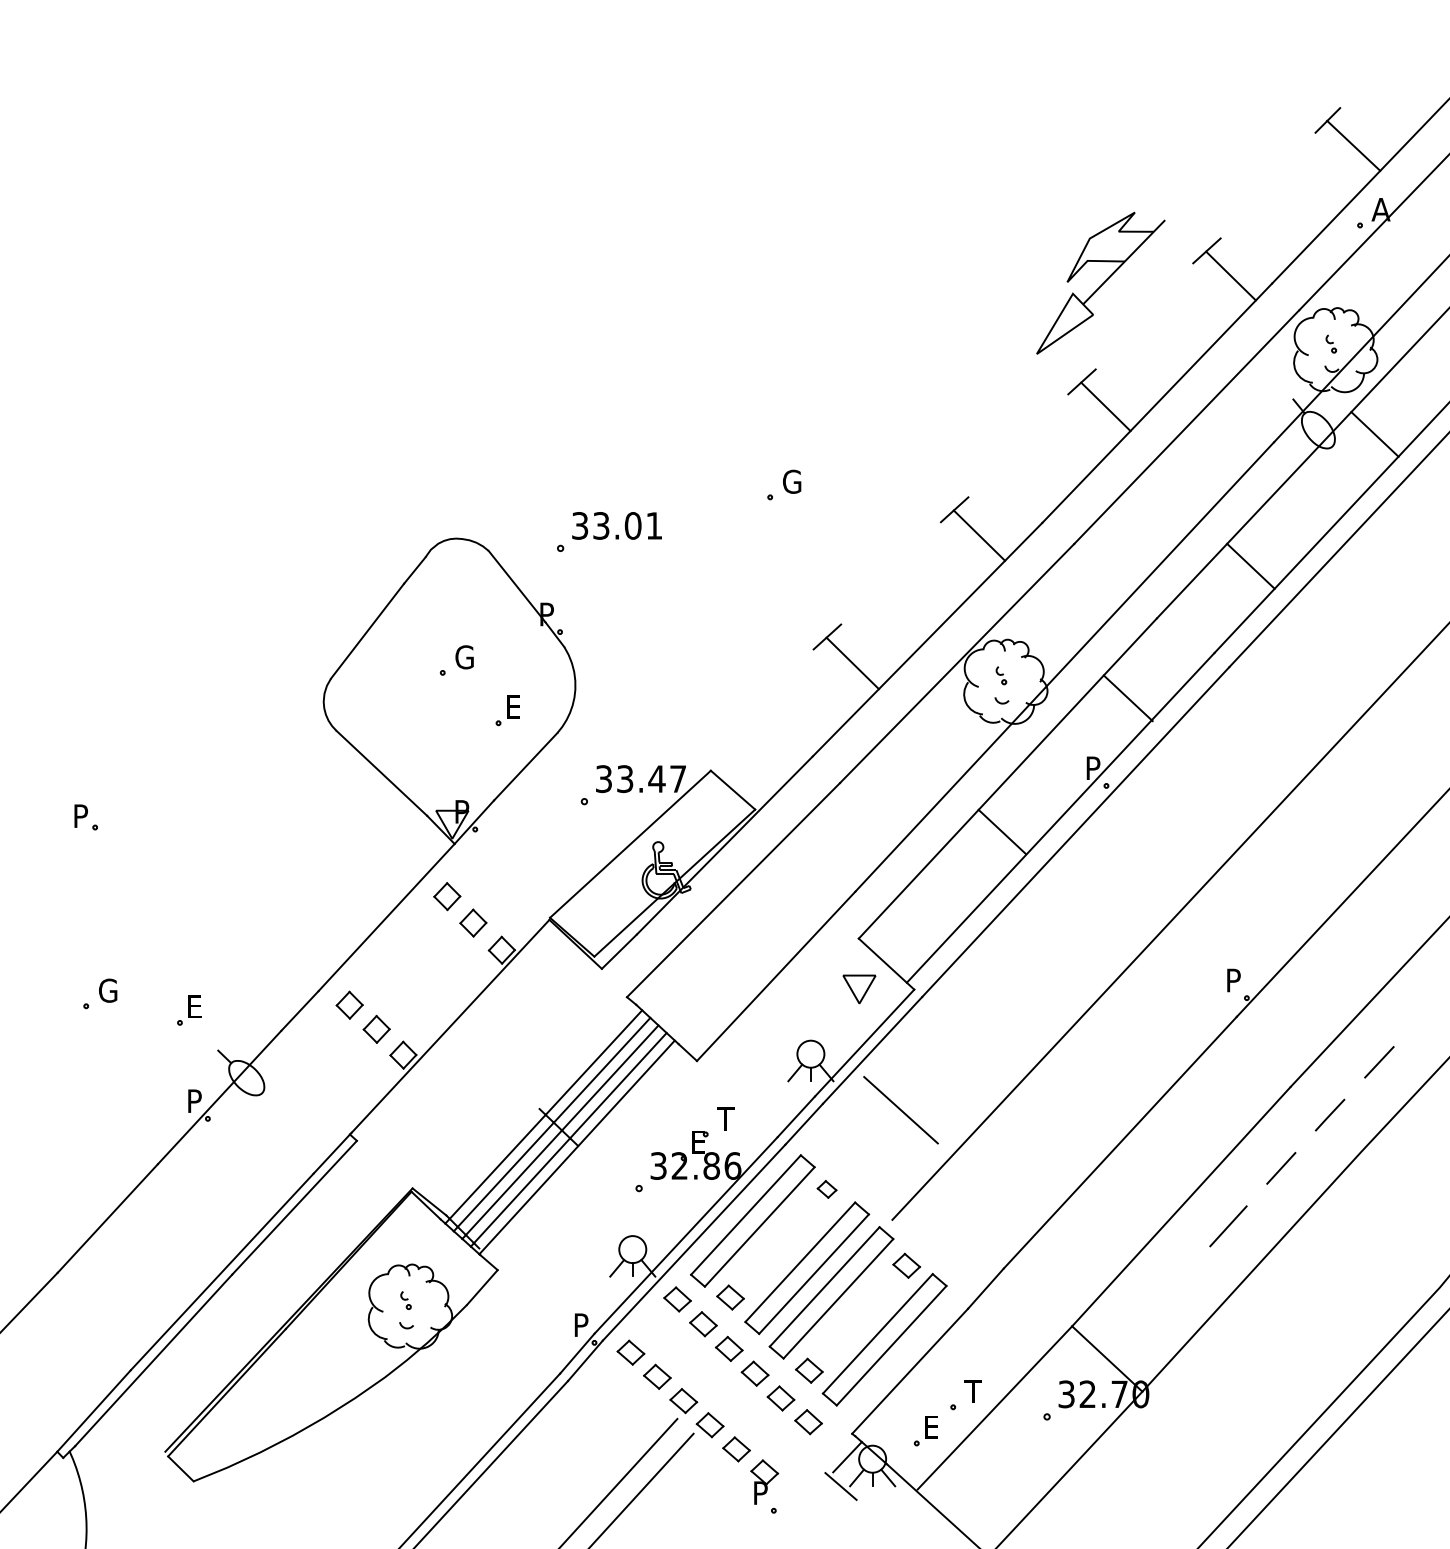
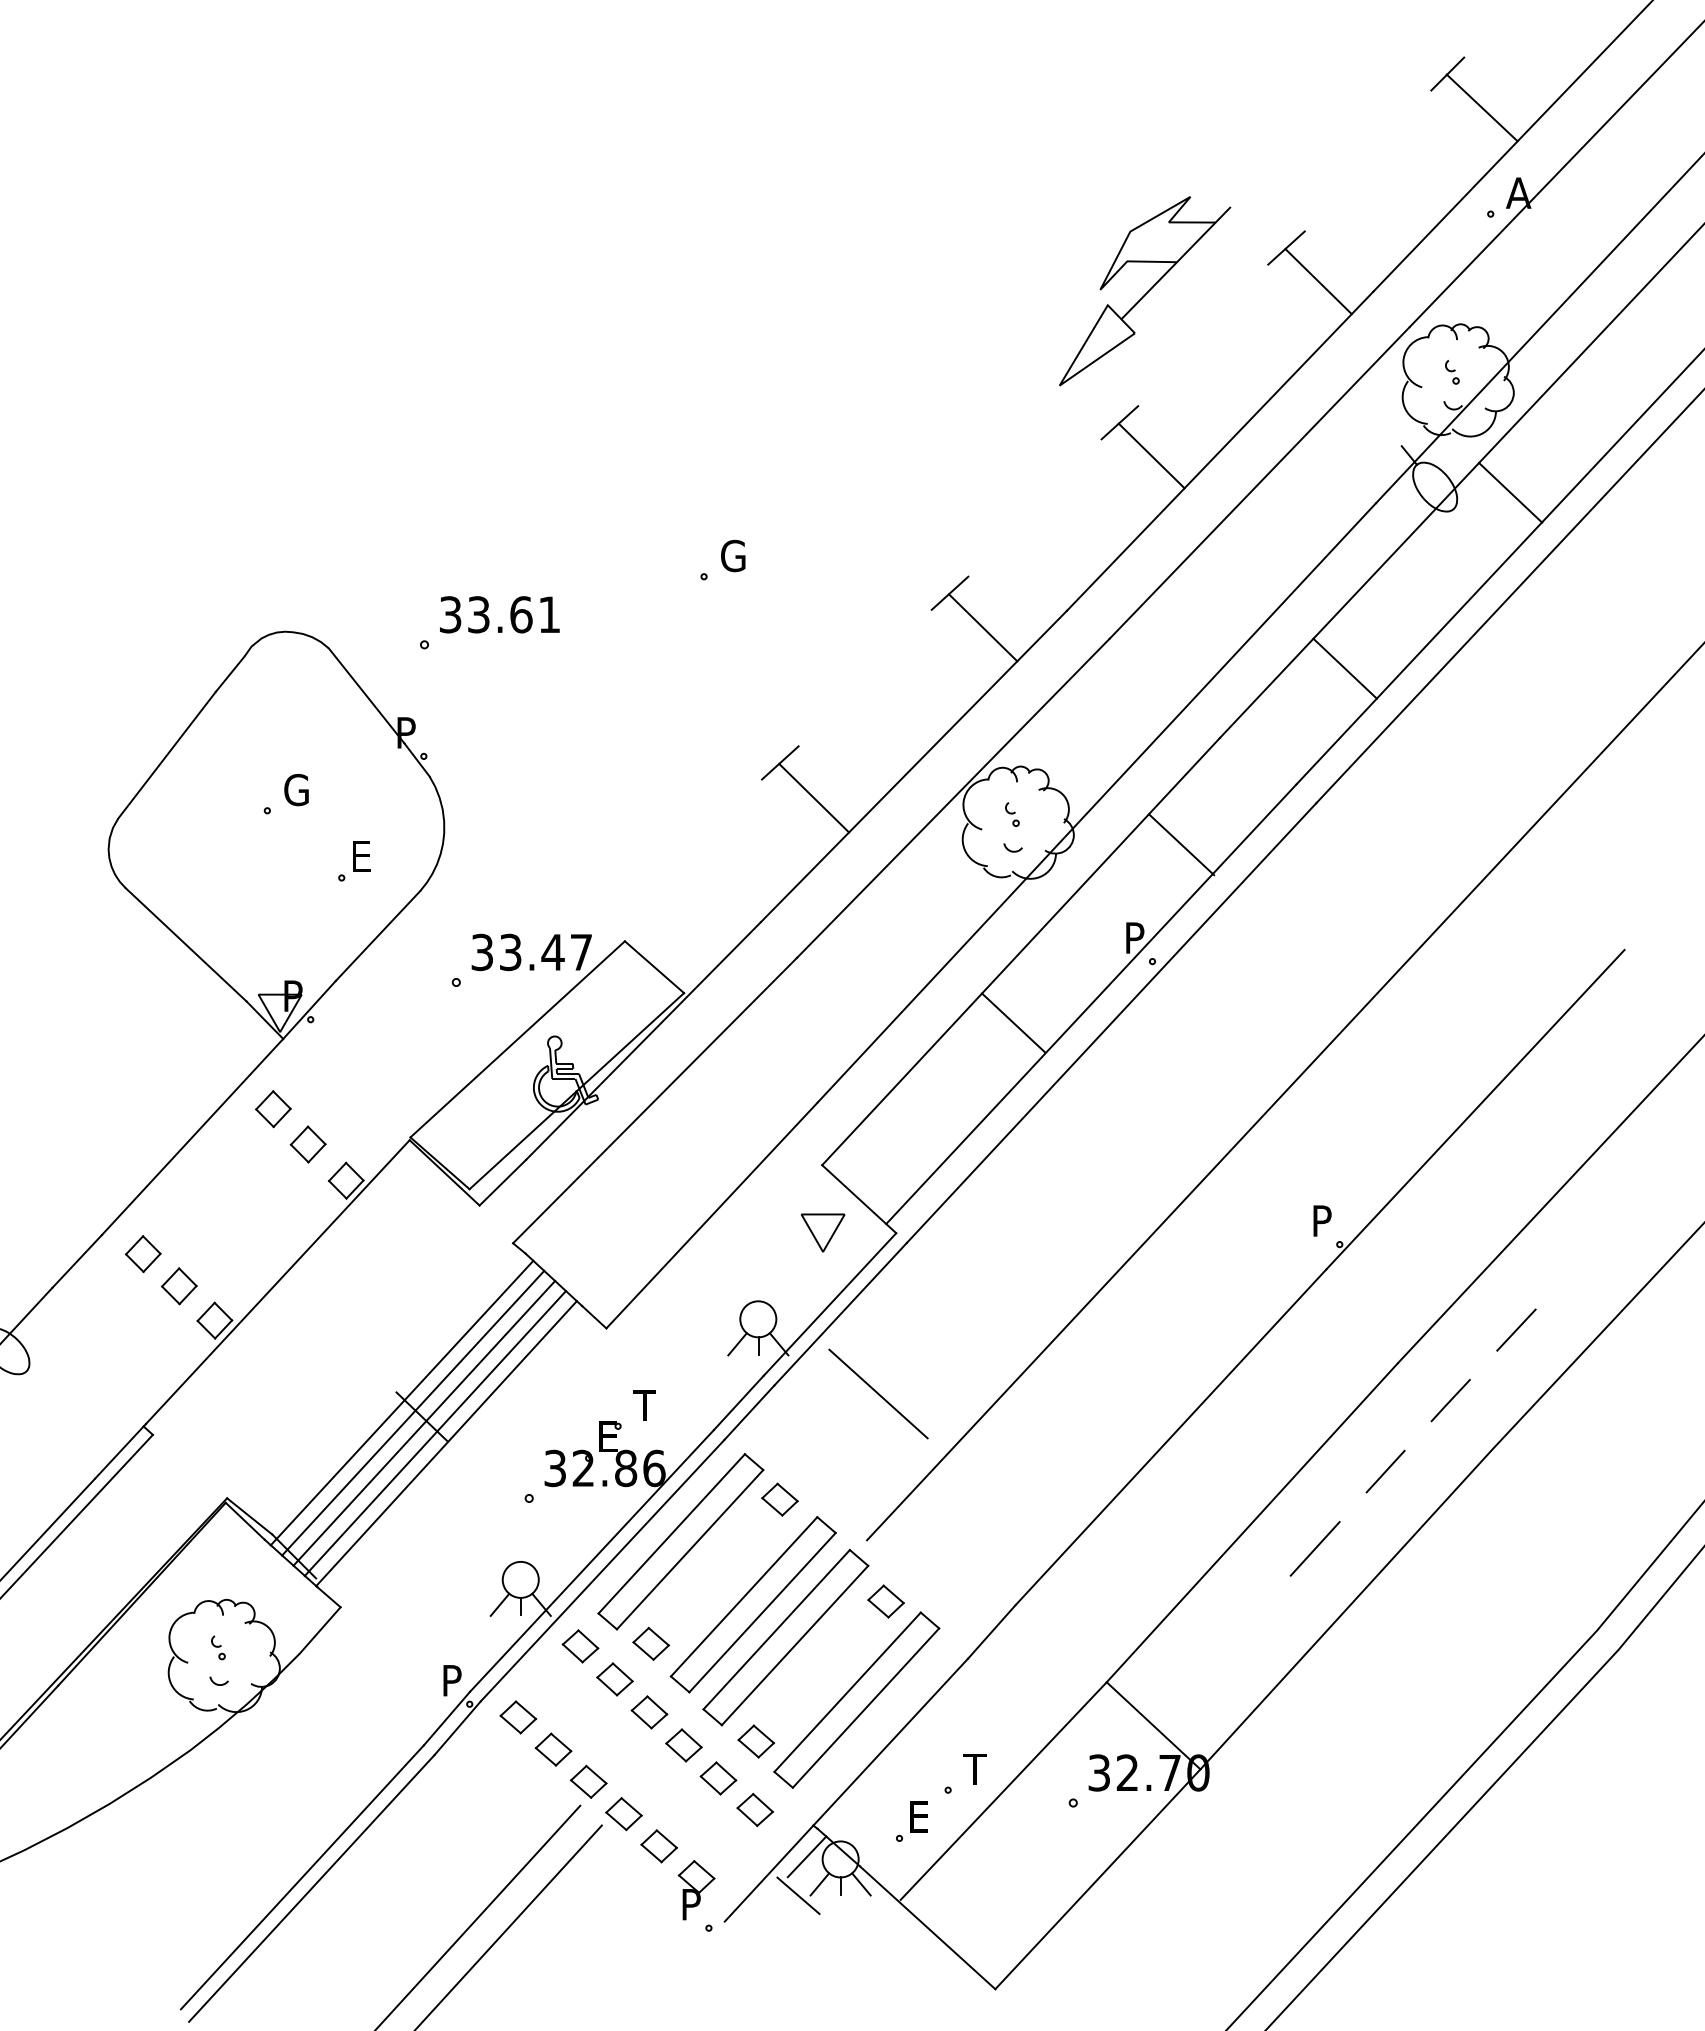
text: (632, 525) -> (520, 614), 33.01 -> 33.61
part: (826, 1189) -> (779, 1499), size x1.43
line: (818, 1469) -> (768, 1873), added

